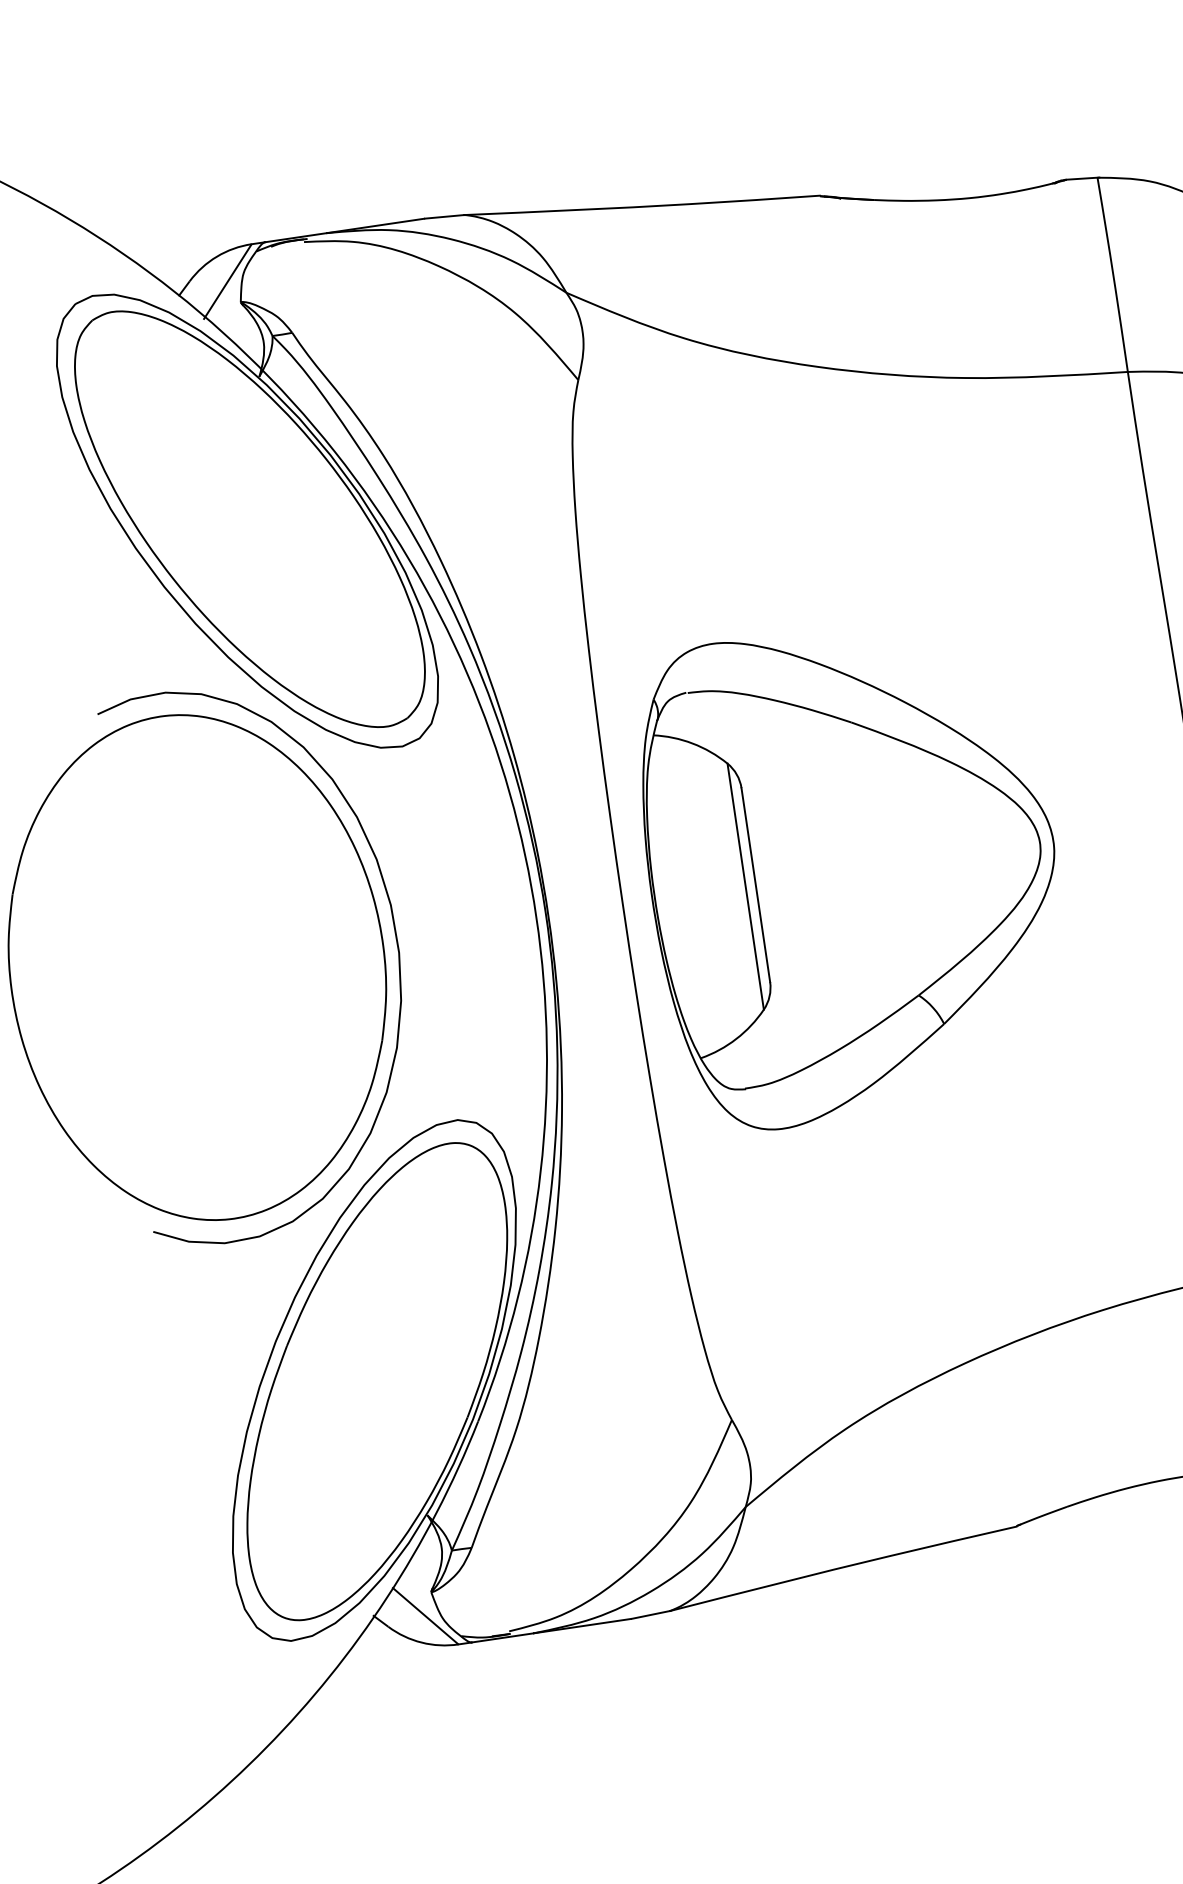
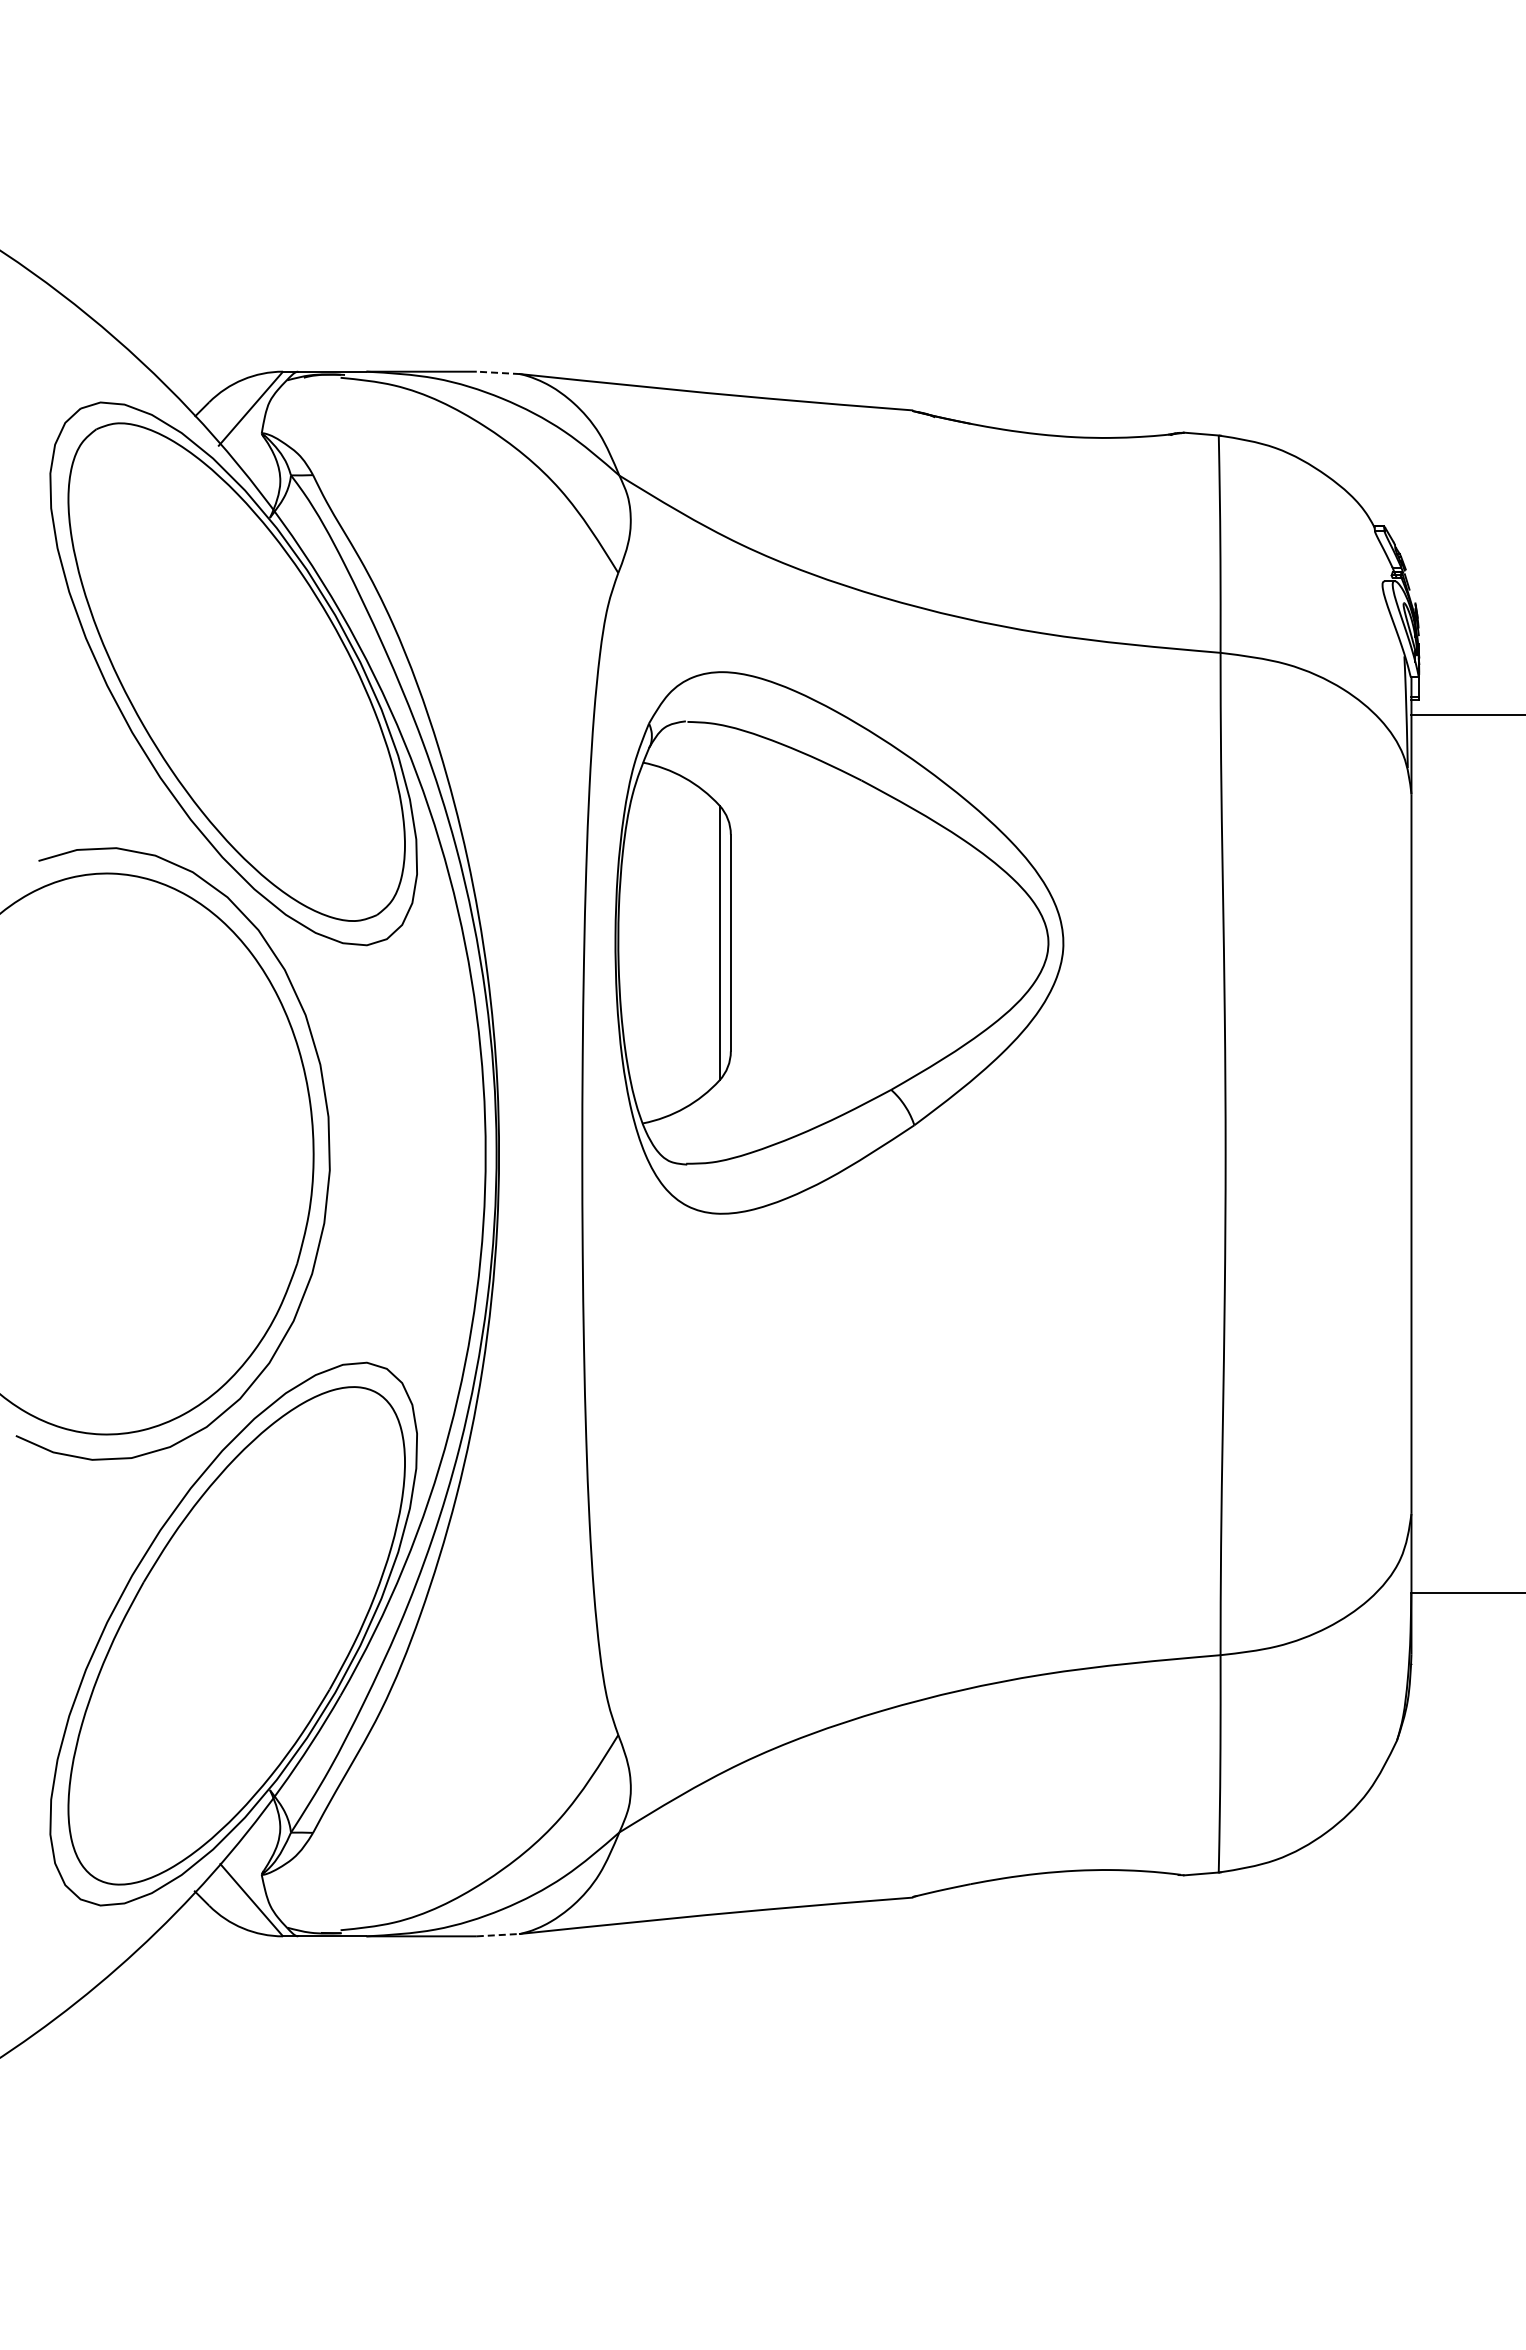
line: (444, 216) -> (498, 372), solid -> dashed
part: (852, 870) -> (839, 942), moved
line: (651, 1615) -> (498, 1935), solid -> dashed

